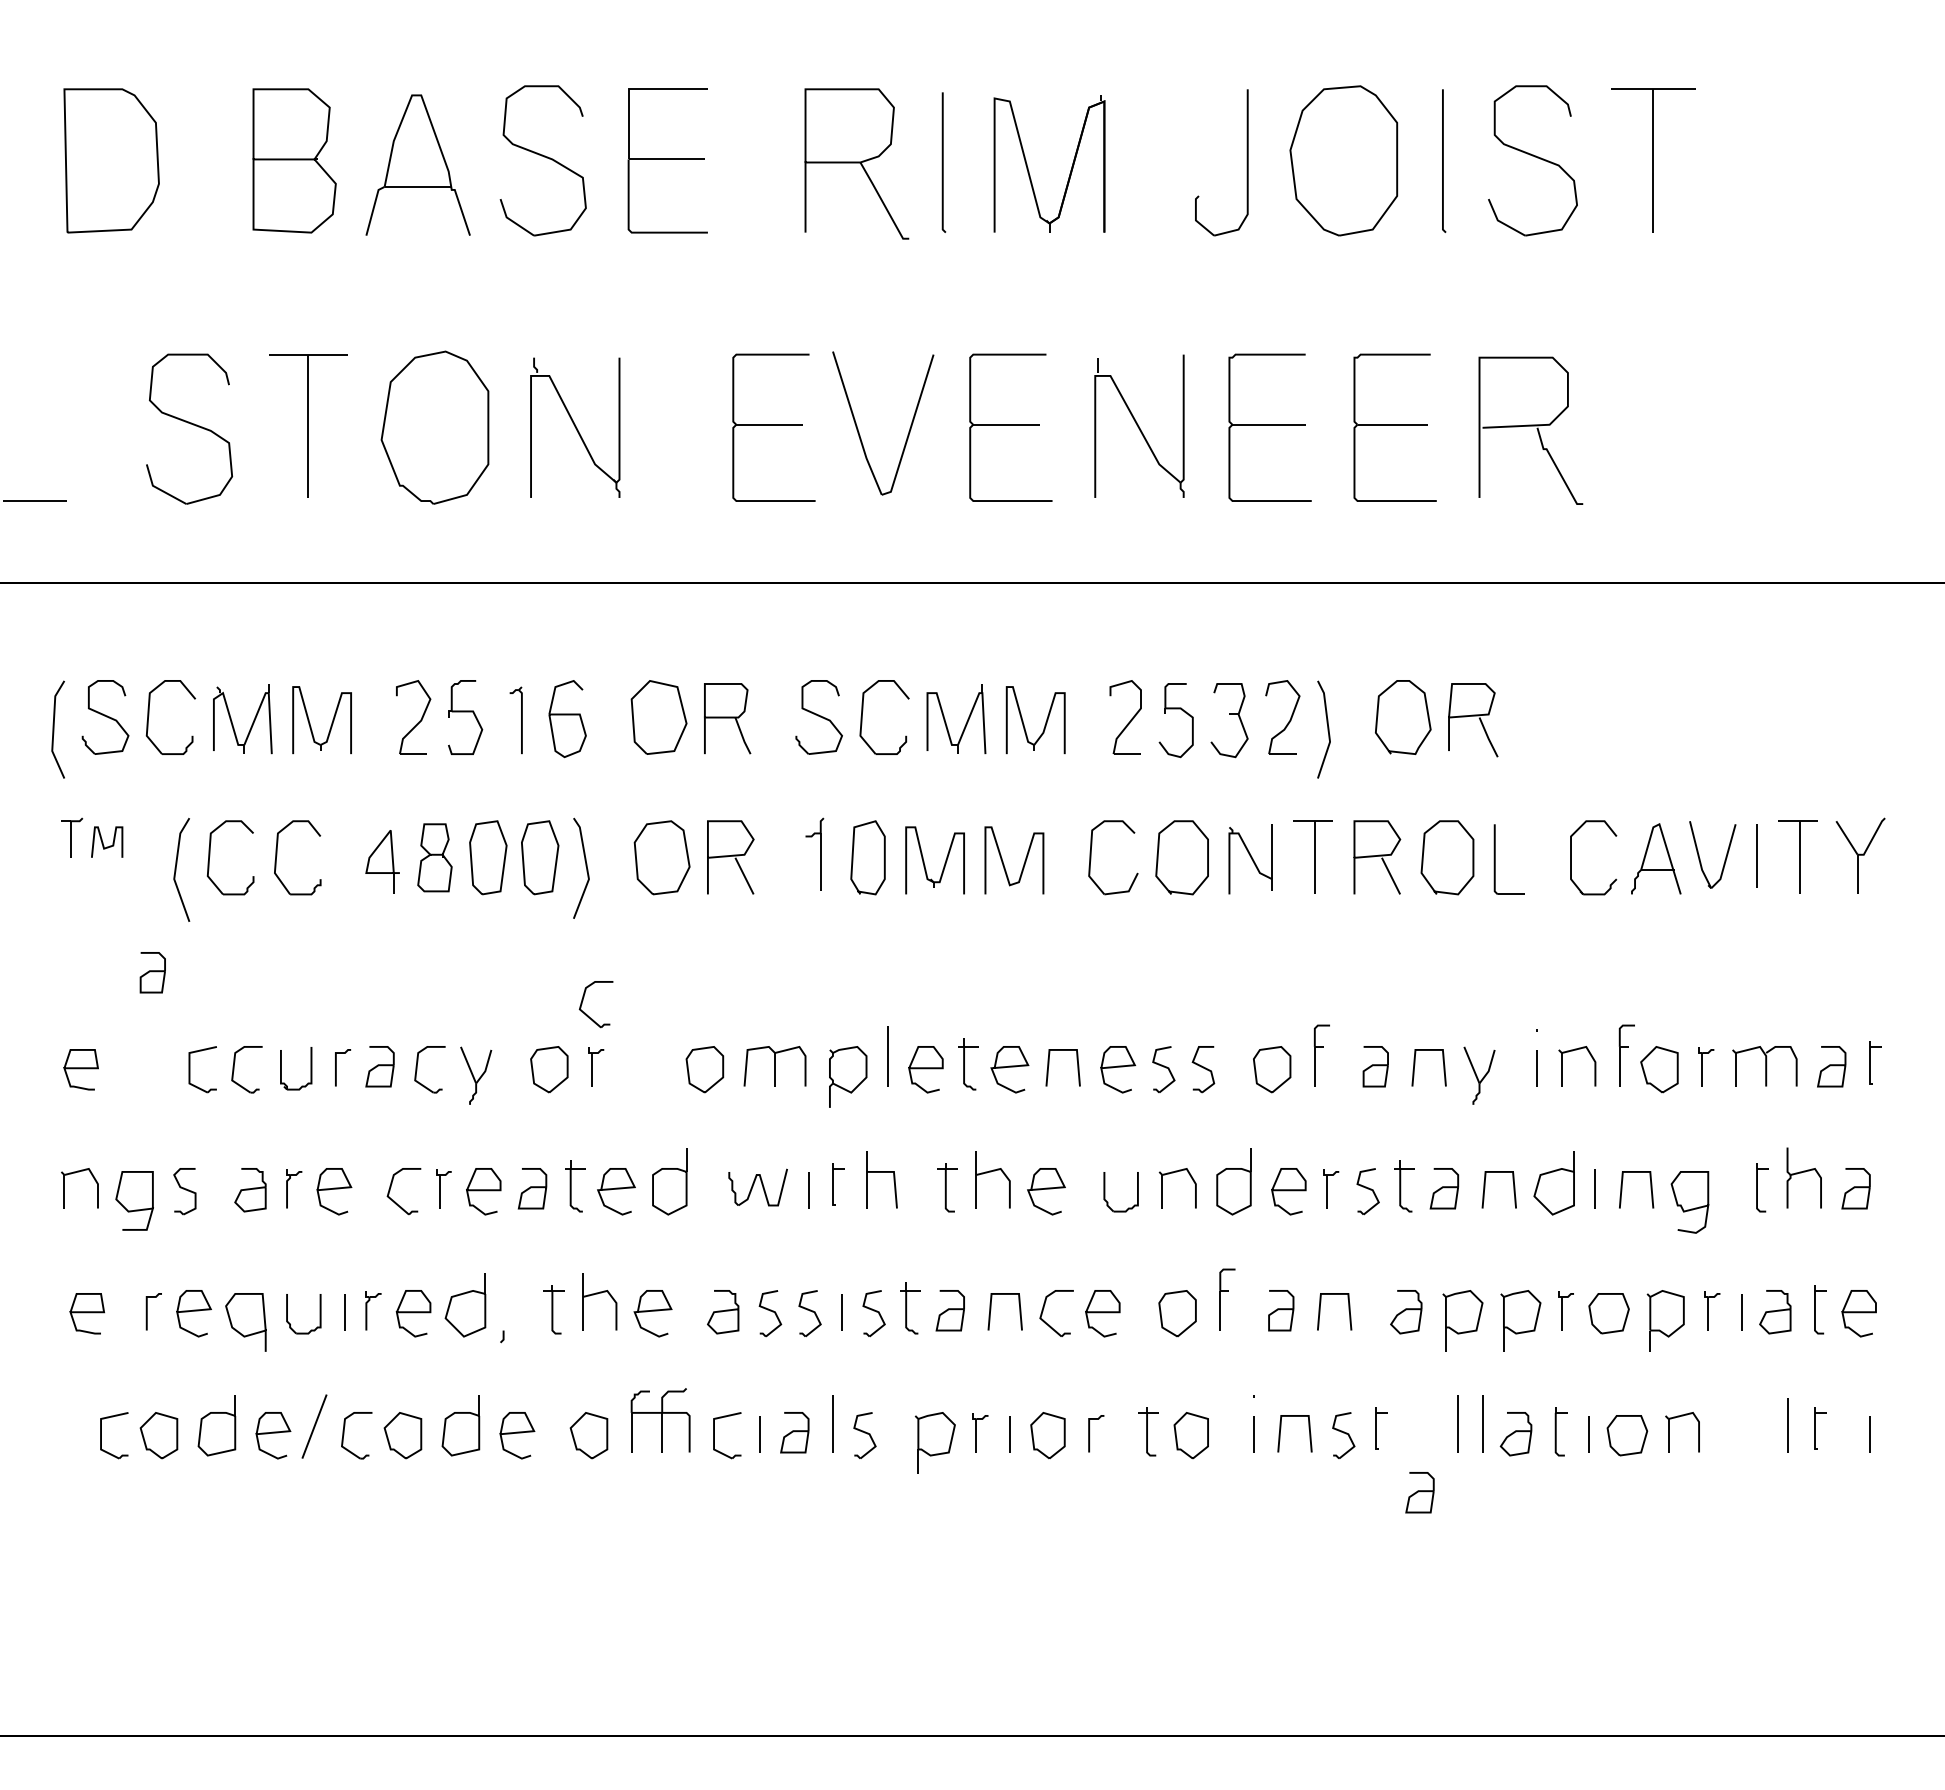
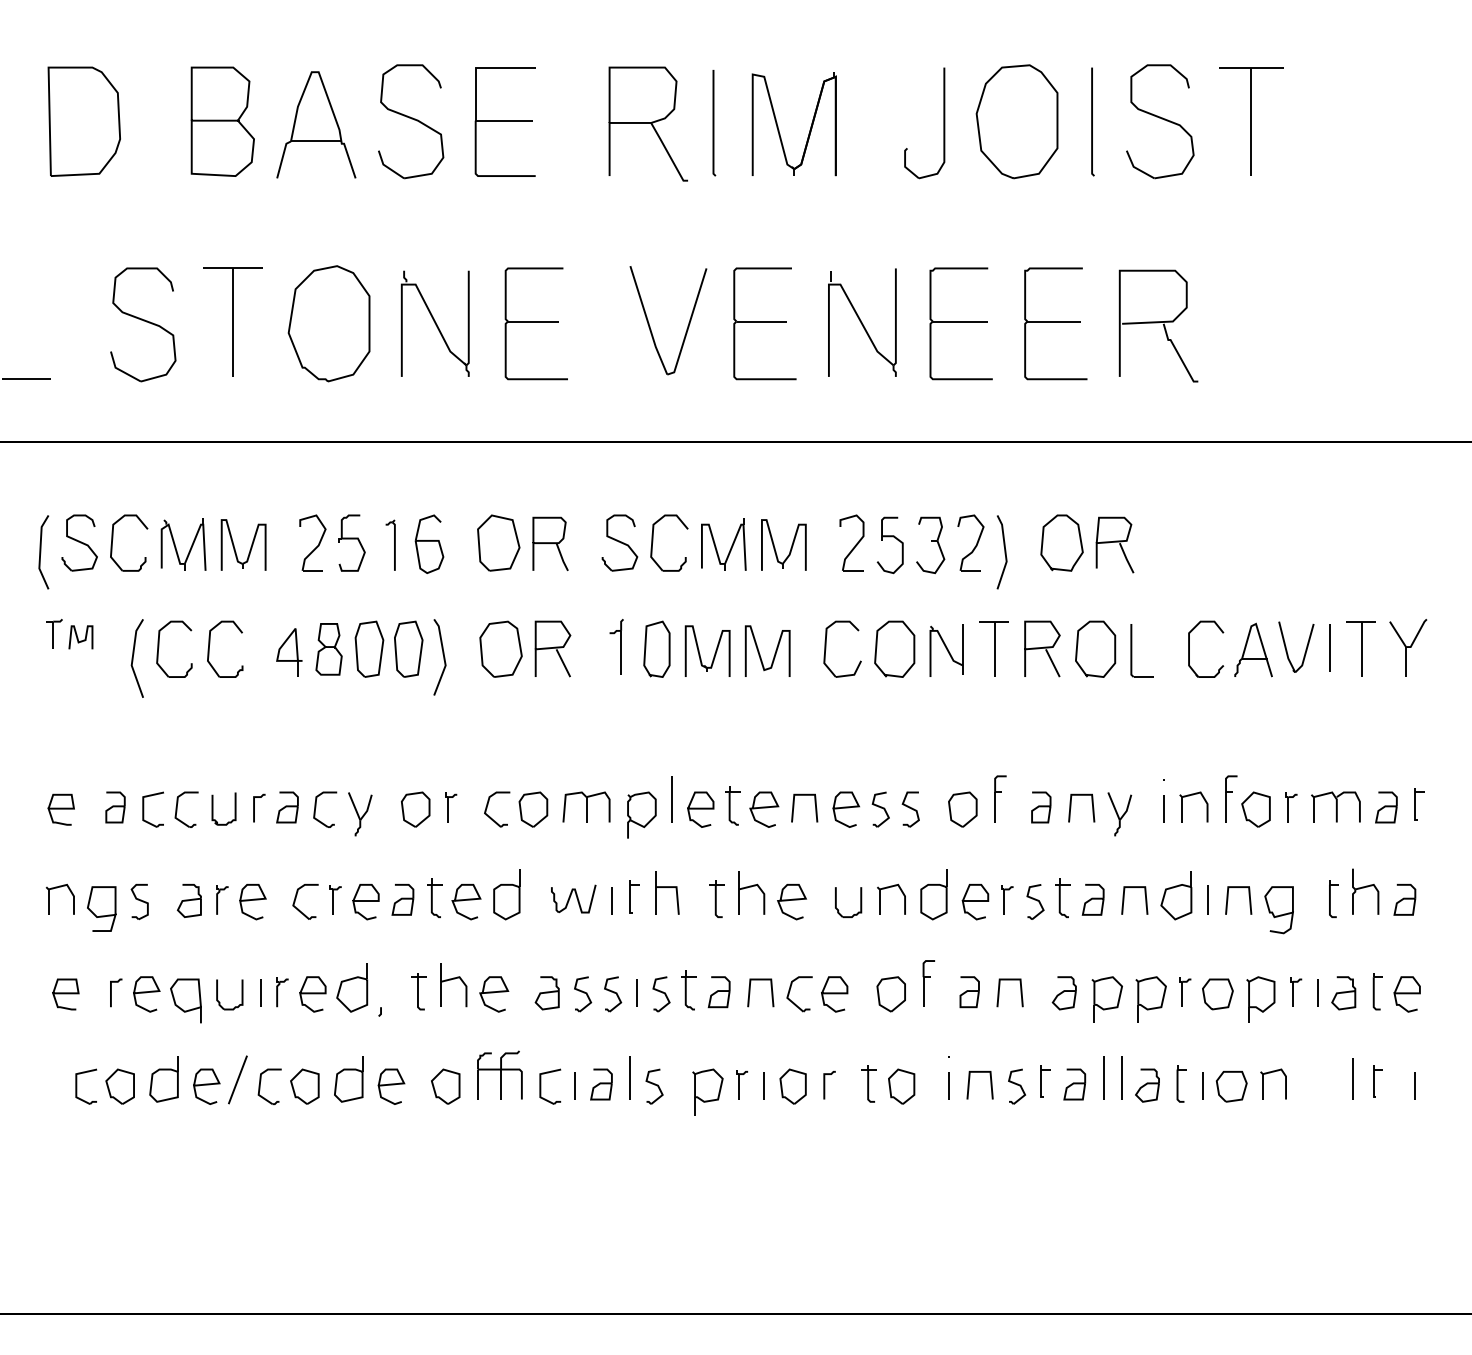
part: (773, 427) -> (536, 323), moved
part: (152, 972) -> (115, 807), moved
part: (583, 1000) -> (487, 806), moved
part: (1419, 1492) -> (1074, 1084), moved

